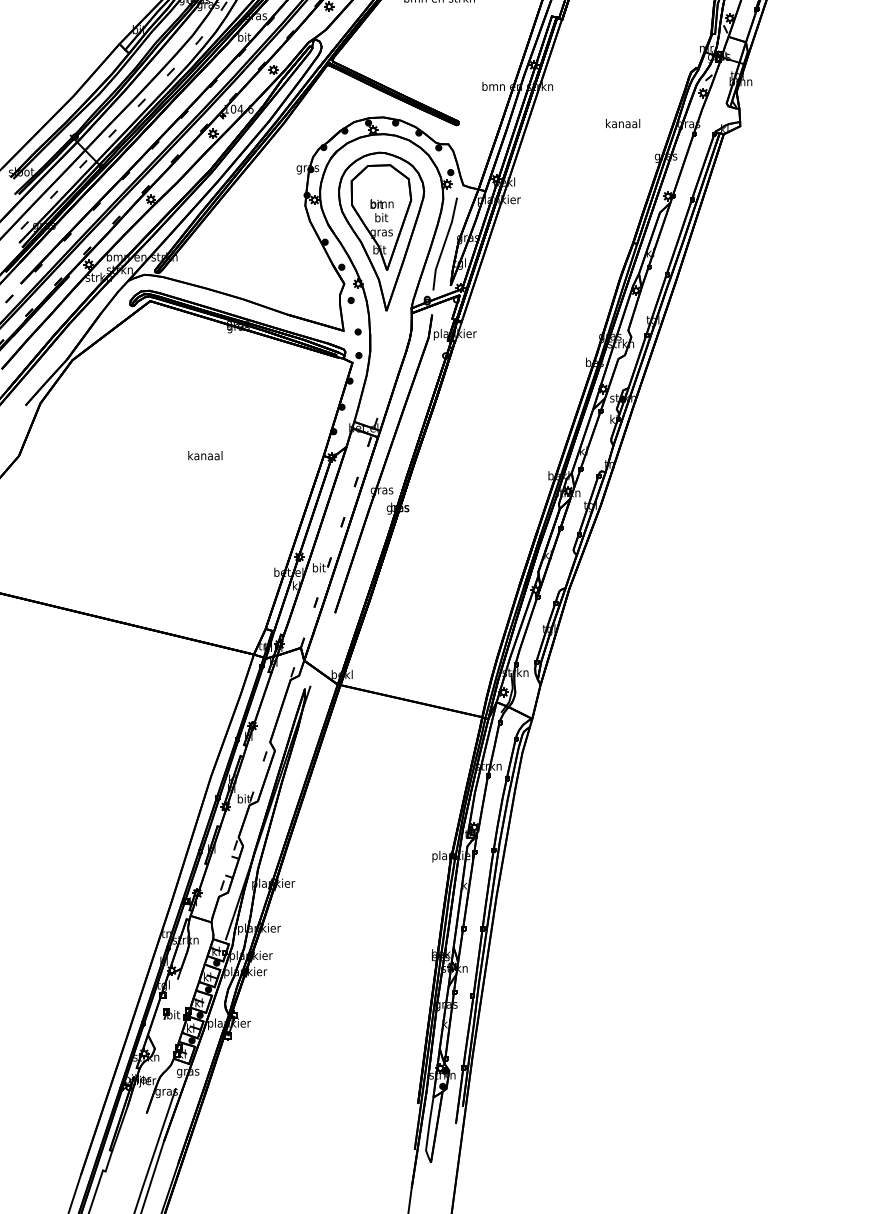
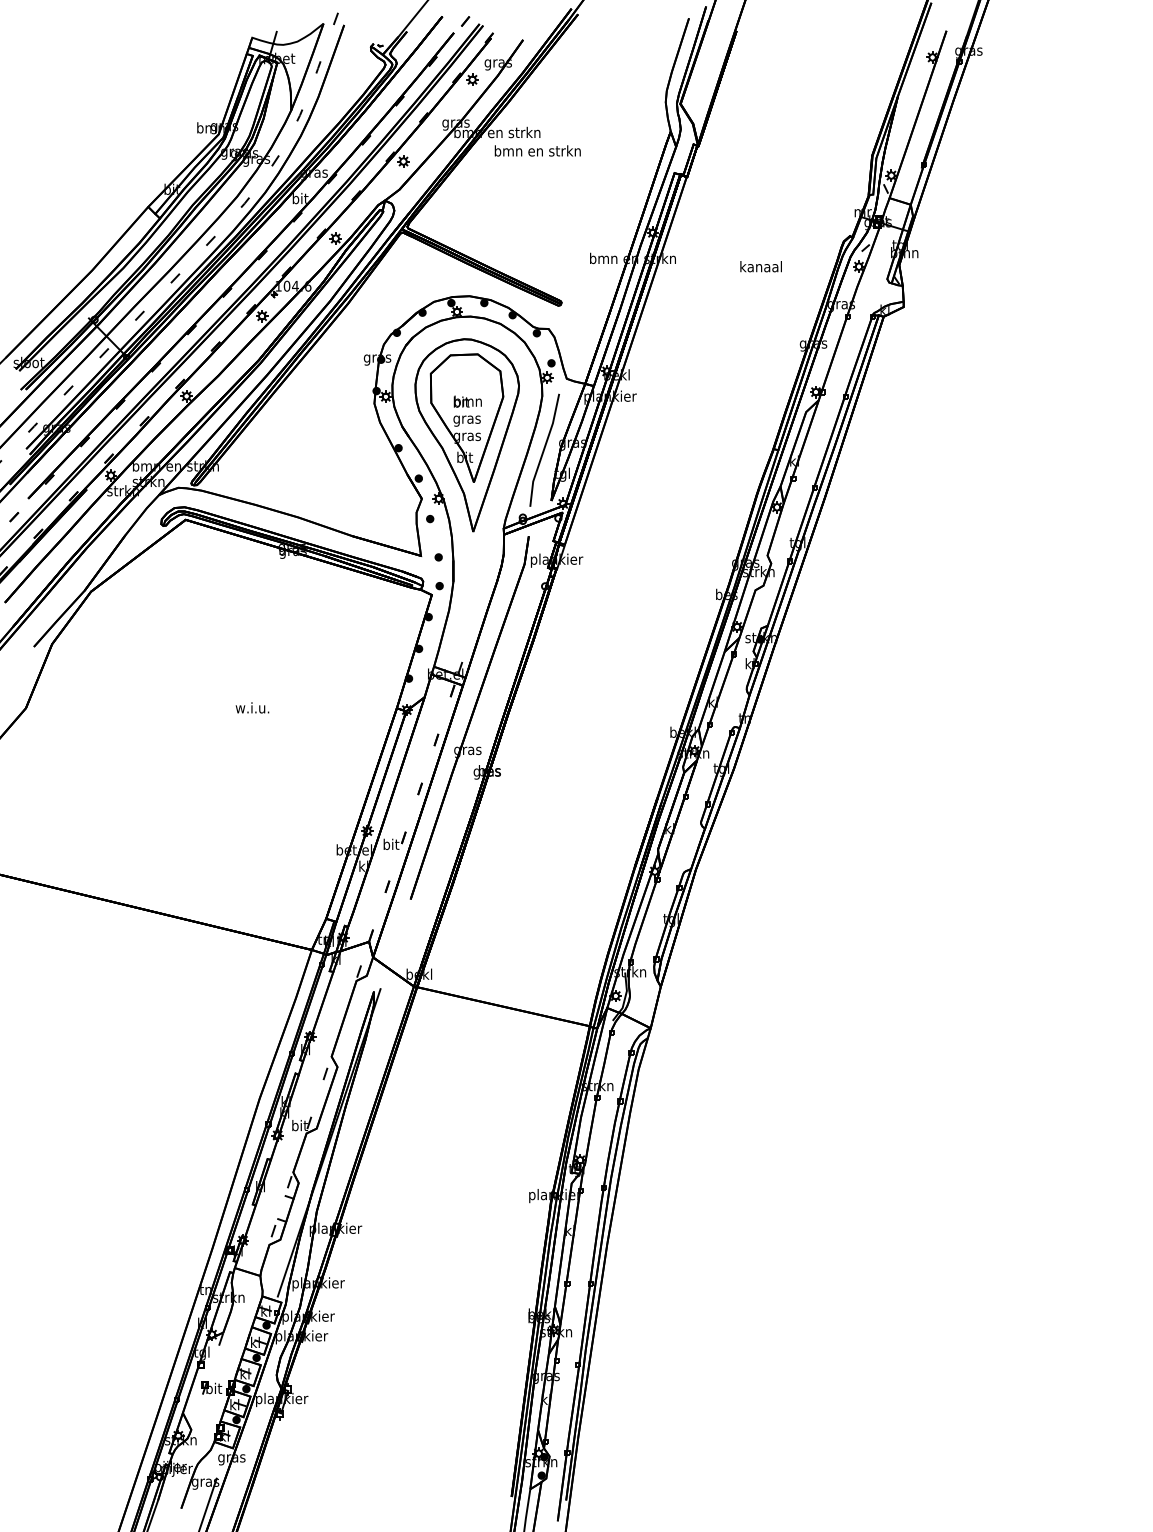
text: (622, 123) -> (760, 266), moved
text: (380, 218) -> (466, 419), bit -> gras
text: (205, 455) -> (252, 707), kanaal -> w.i.u.

